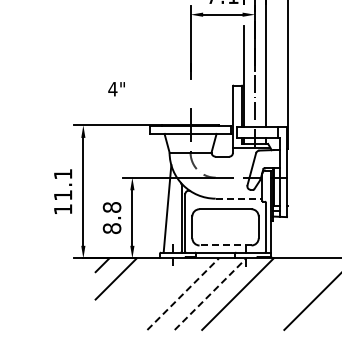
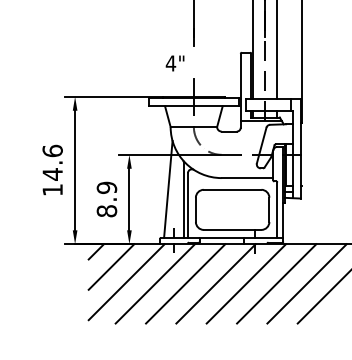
text: (116, 89) -> (174, 63), moved
text: (62, 184) -> (52, 162), 11.1 -> 14.6
line: (239, 198) -> (248, 177), dashed -> solid
text: (112, 207) -> (107, 187), 8.8 -> 8.9
line: (225, 245) -> (232, 229), dashed -> solid
line: (129, 292) -> (126, 282), added
line: (155, 293) -> (155, 283), added
line: (265, 293) -> (276, 283), added
line: (292, 293) -> (306, 283), added
line: (183, 294) -> (186, 284), dashed -> solid
line: (210, 294) -> (215, 284), dashed -> solid

